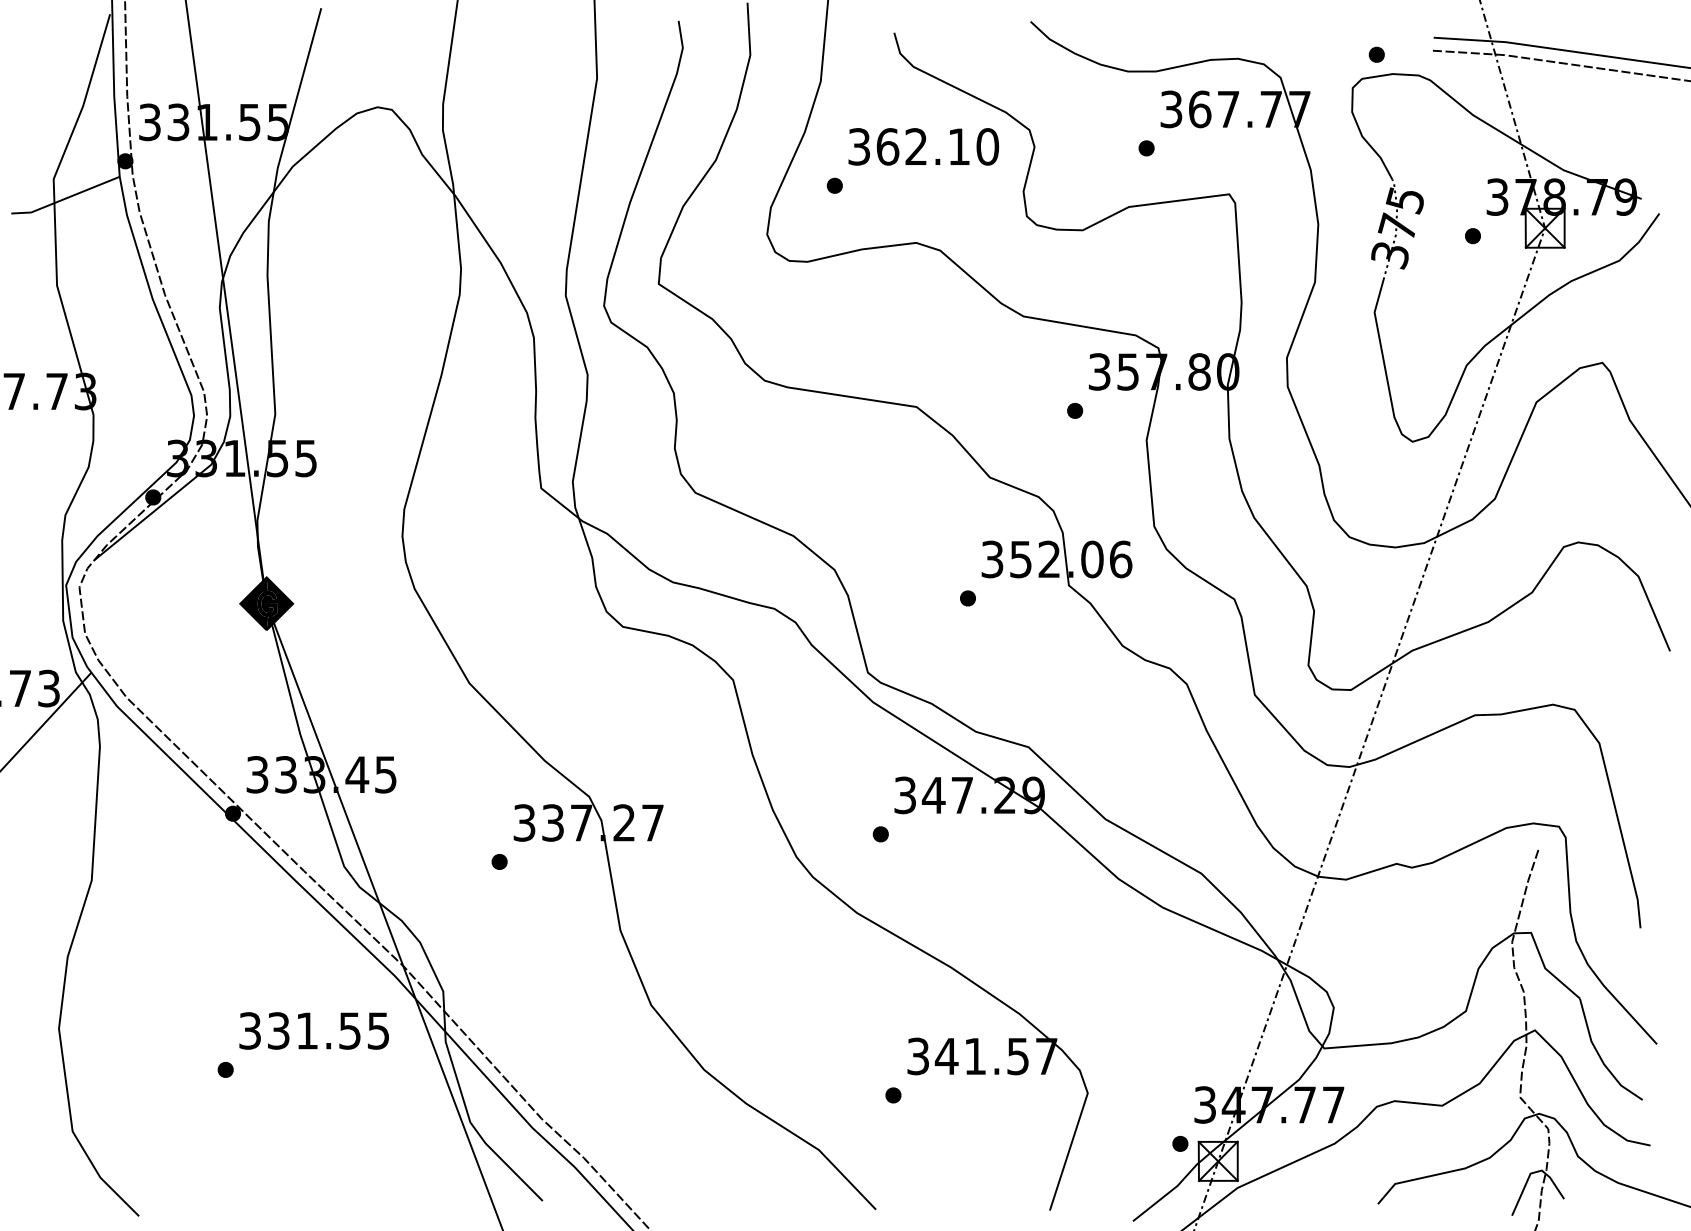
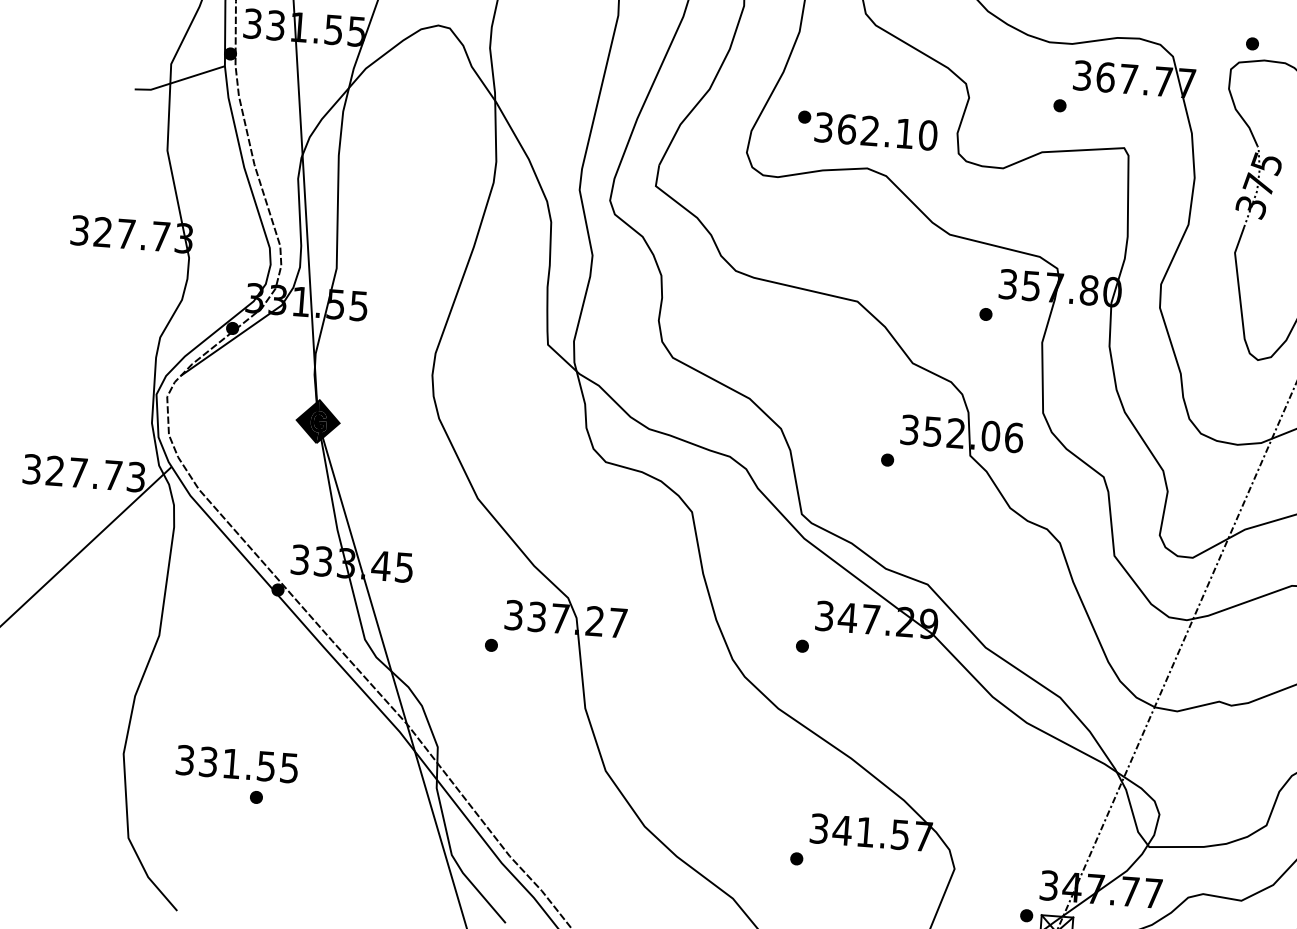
text: (923, 146) -> (876, 131), moved
text: (313, 1030) -> (236, 763), moved

